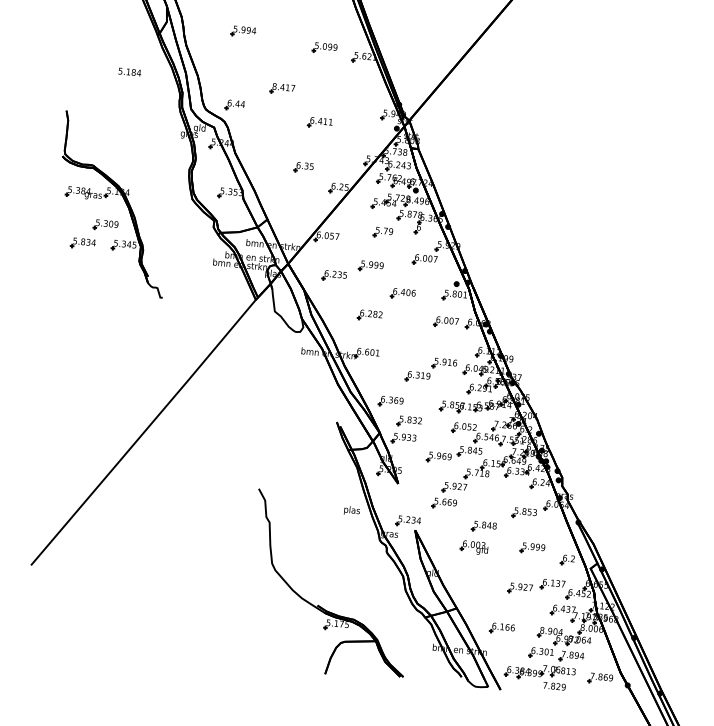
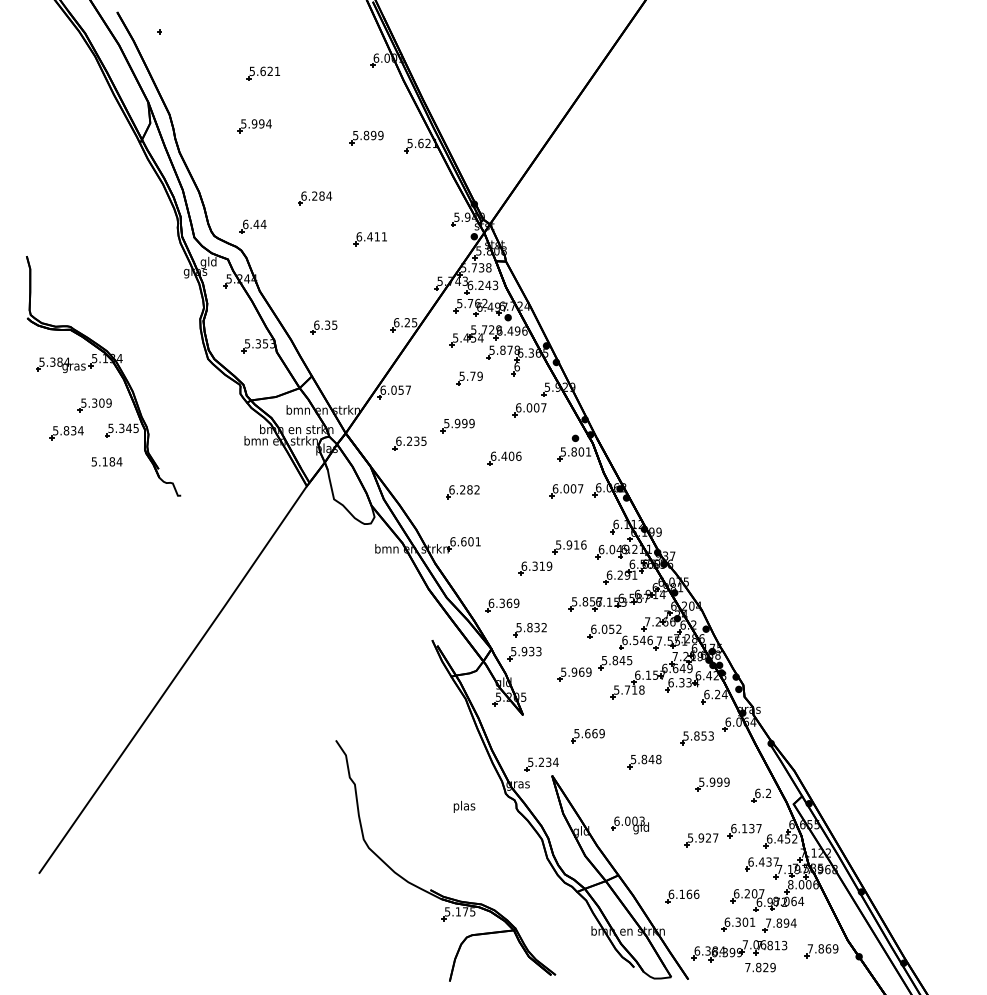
text: (324, 46) -> (366, 135), 5.099 -> 5.899
text: (129, 71) -> (106, 461), moved
text: (283, 86) -> (316, 195), 8.417 -> 6.284
part: (303, 167) -> (323, 327), moved
part: (454, 488) -> (599, 713), removed
text: (352, 510) -> (464, 806), moved
part: (473, 547) -> (629, 825), moved
text: (551, 631) -> (748, 893), 8.904 -> 6.207

